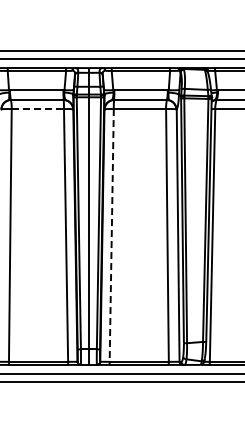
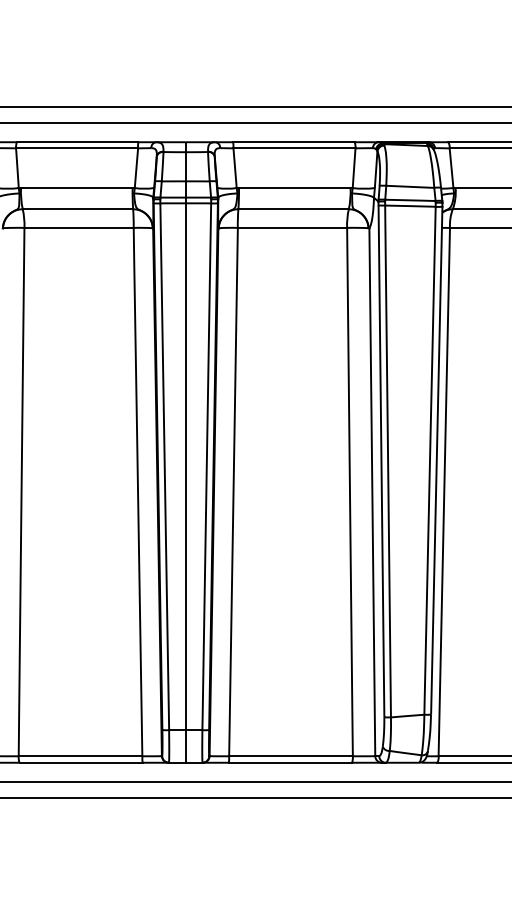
line: (38, 109) -> (80, 228), dashed -> solid
line: (111, 234) -> (233, 490), dashed -> solid

